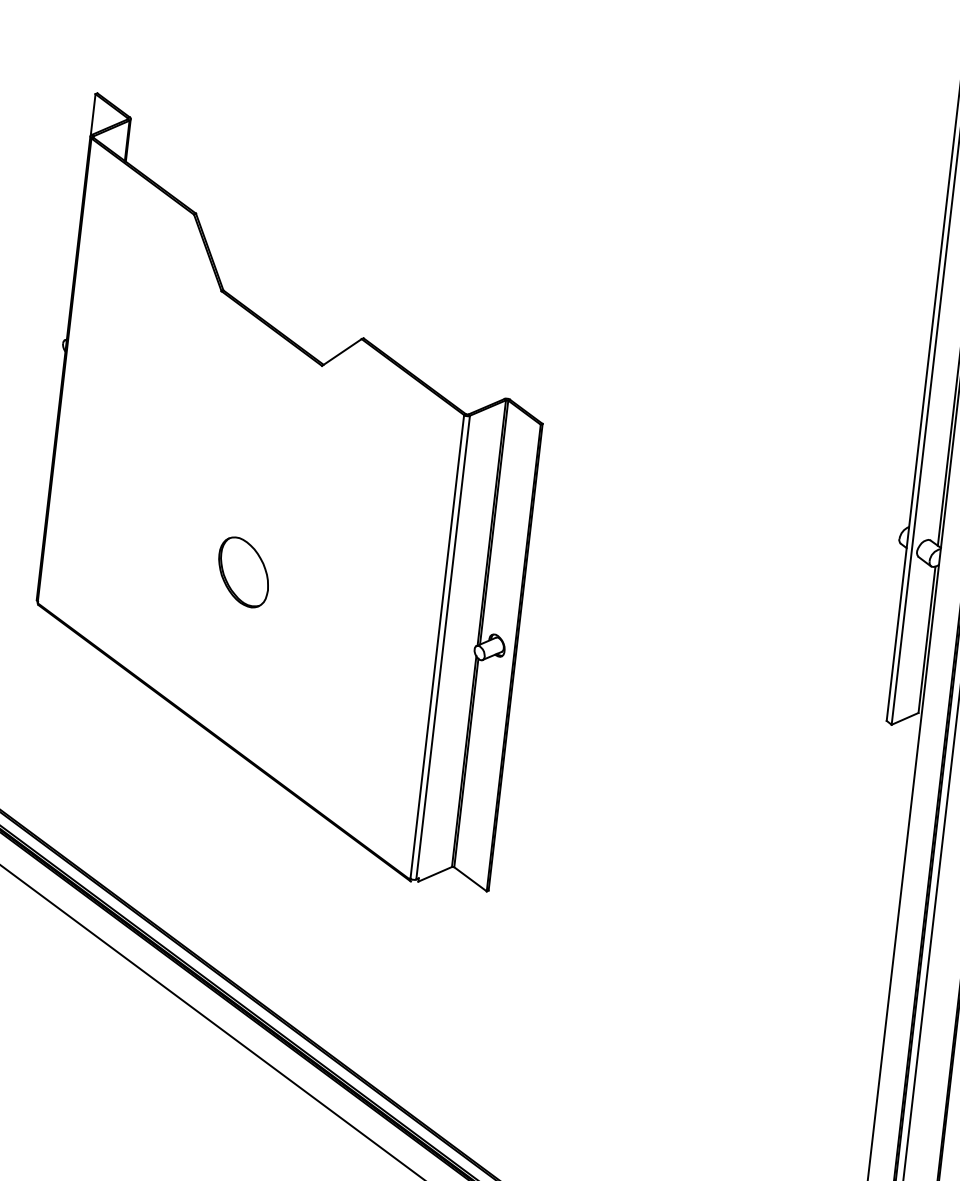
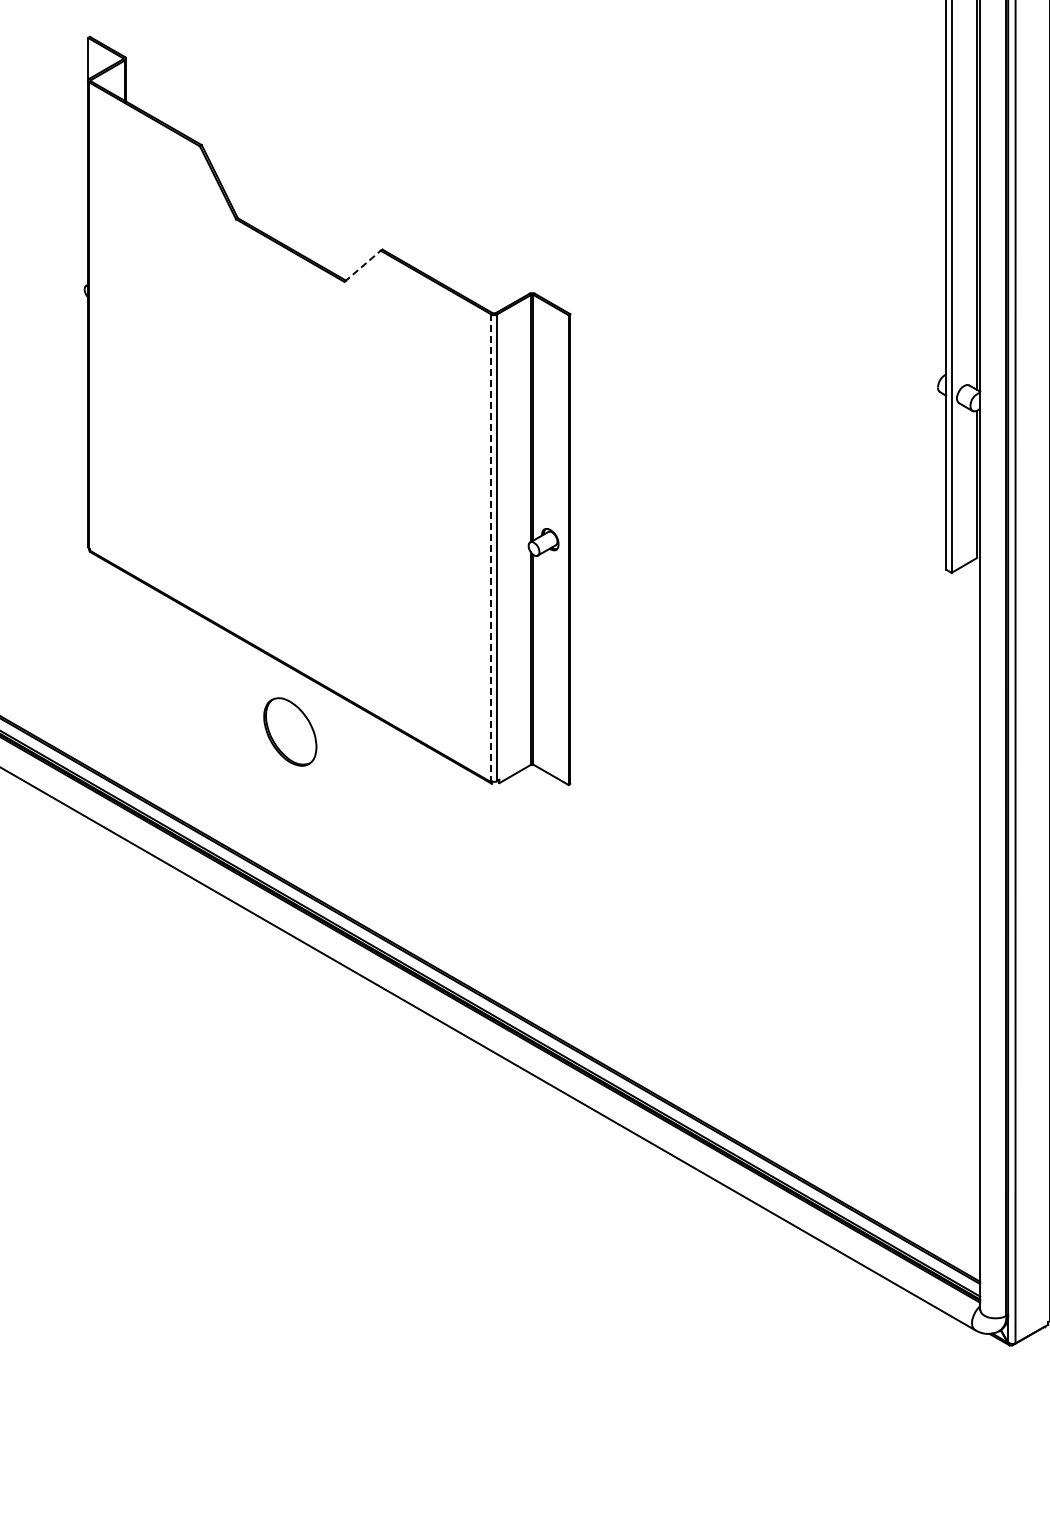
line: (341, 352) -> (362, 266), solid -> dashed
part: (243, 571) -> (290, 731), moved
line: (437, 647) -> (491, 548), solid -> dashed

